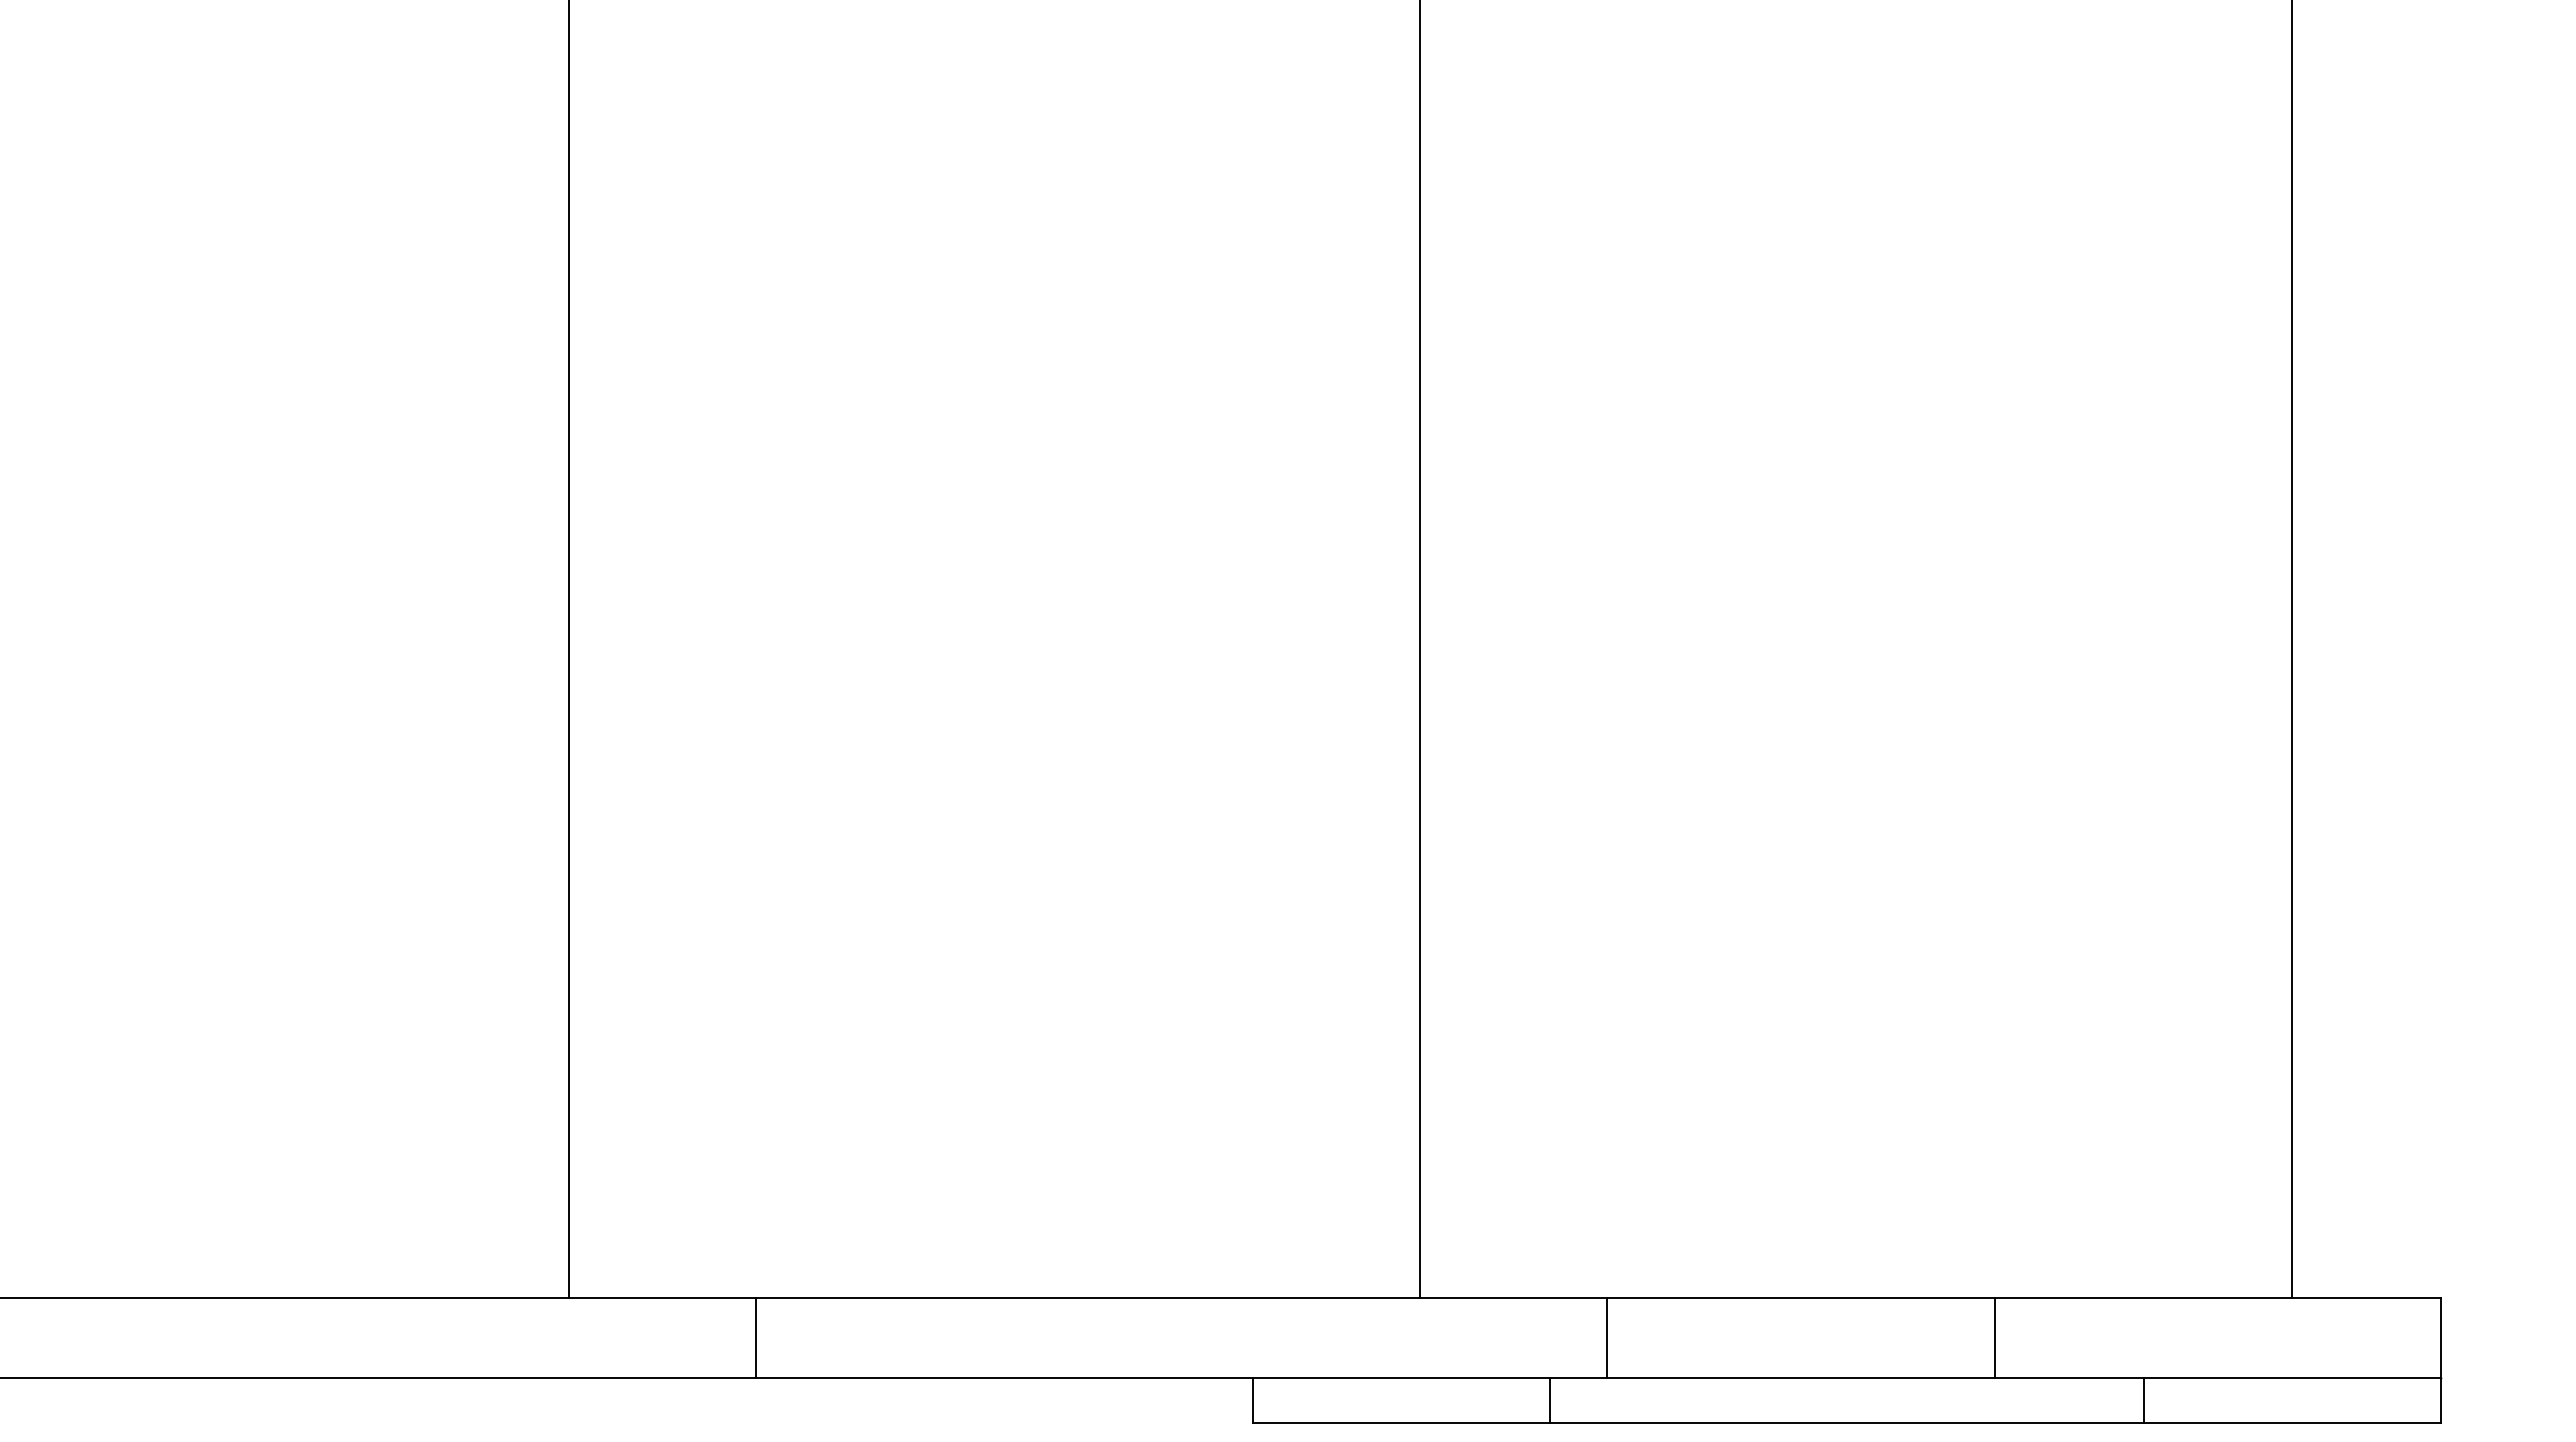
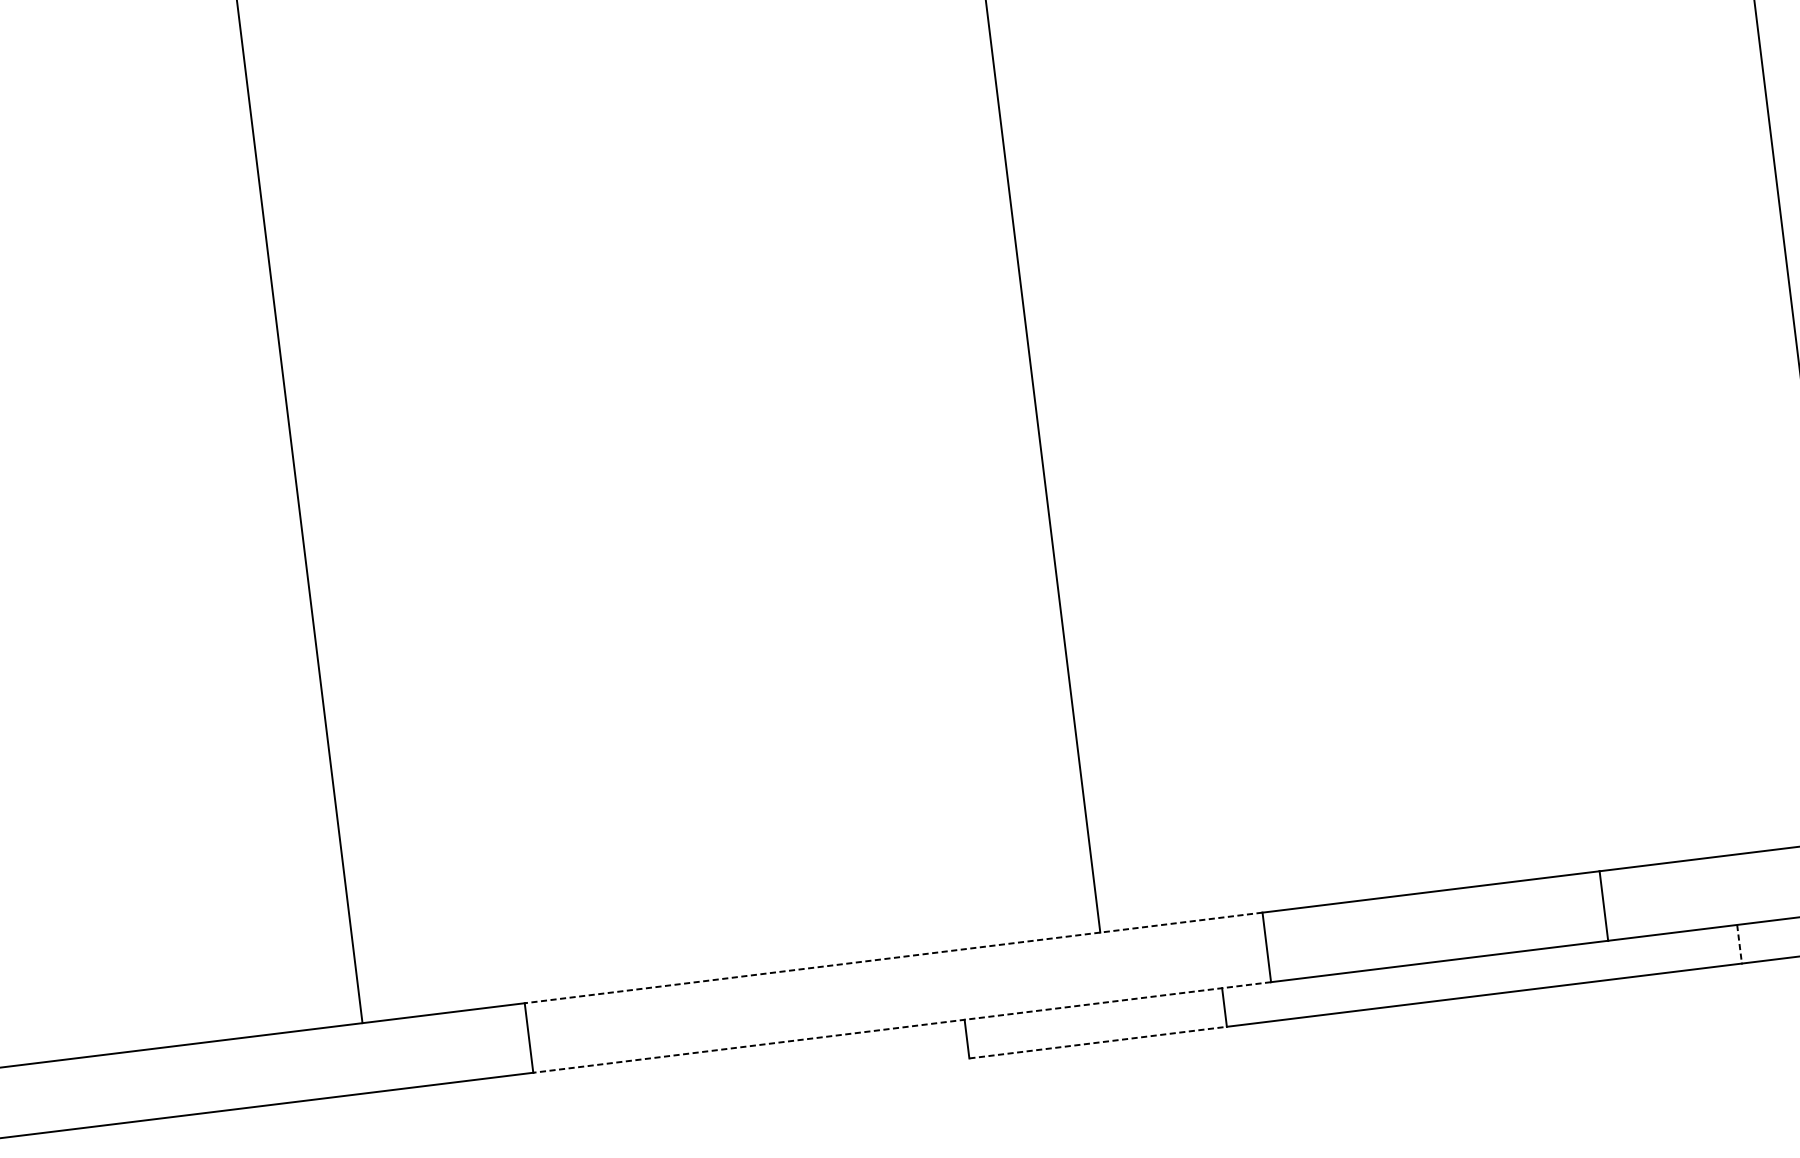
line: (1180, 1298) -> (893, 958), solid -> dashed
line: (1180, 1378) -> (901, 1027), solid -> dashed
line: (2144, 1401) -> (1740, 945), solid -> dashed
line: (1402, 1422) -> (1098, 1042), solid -> dashed

